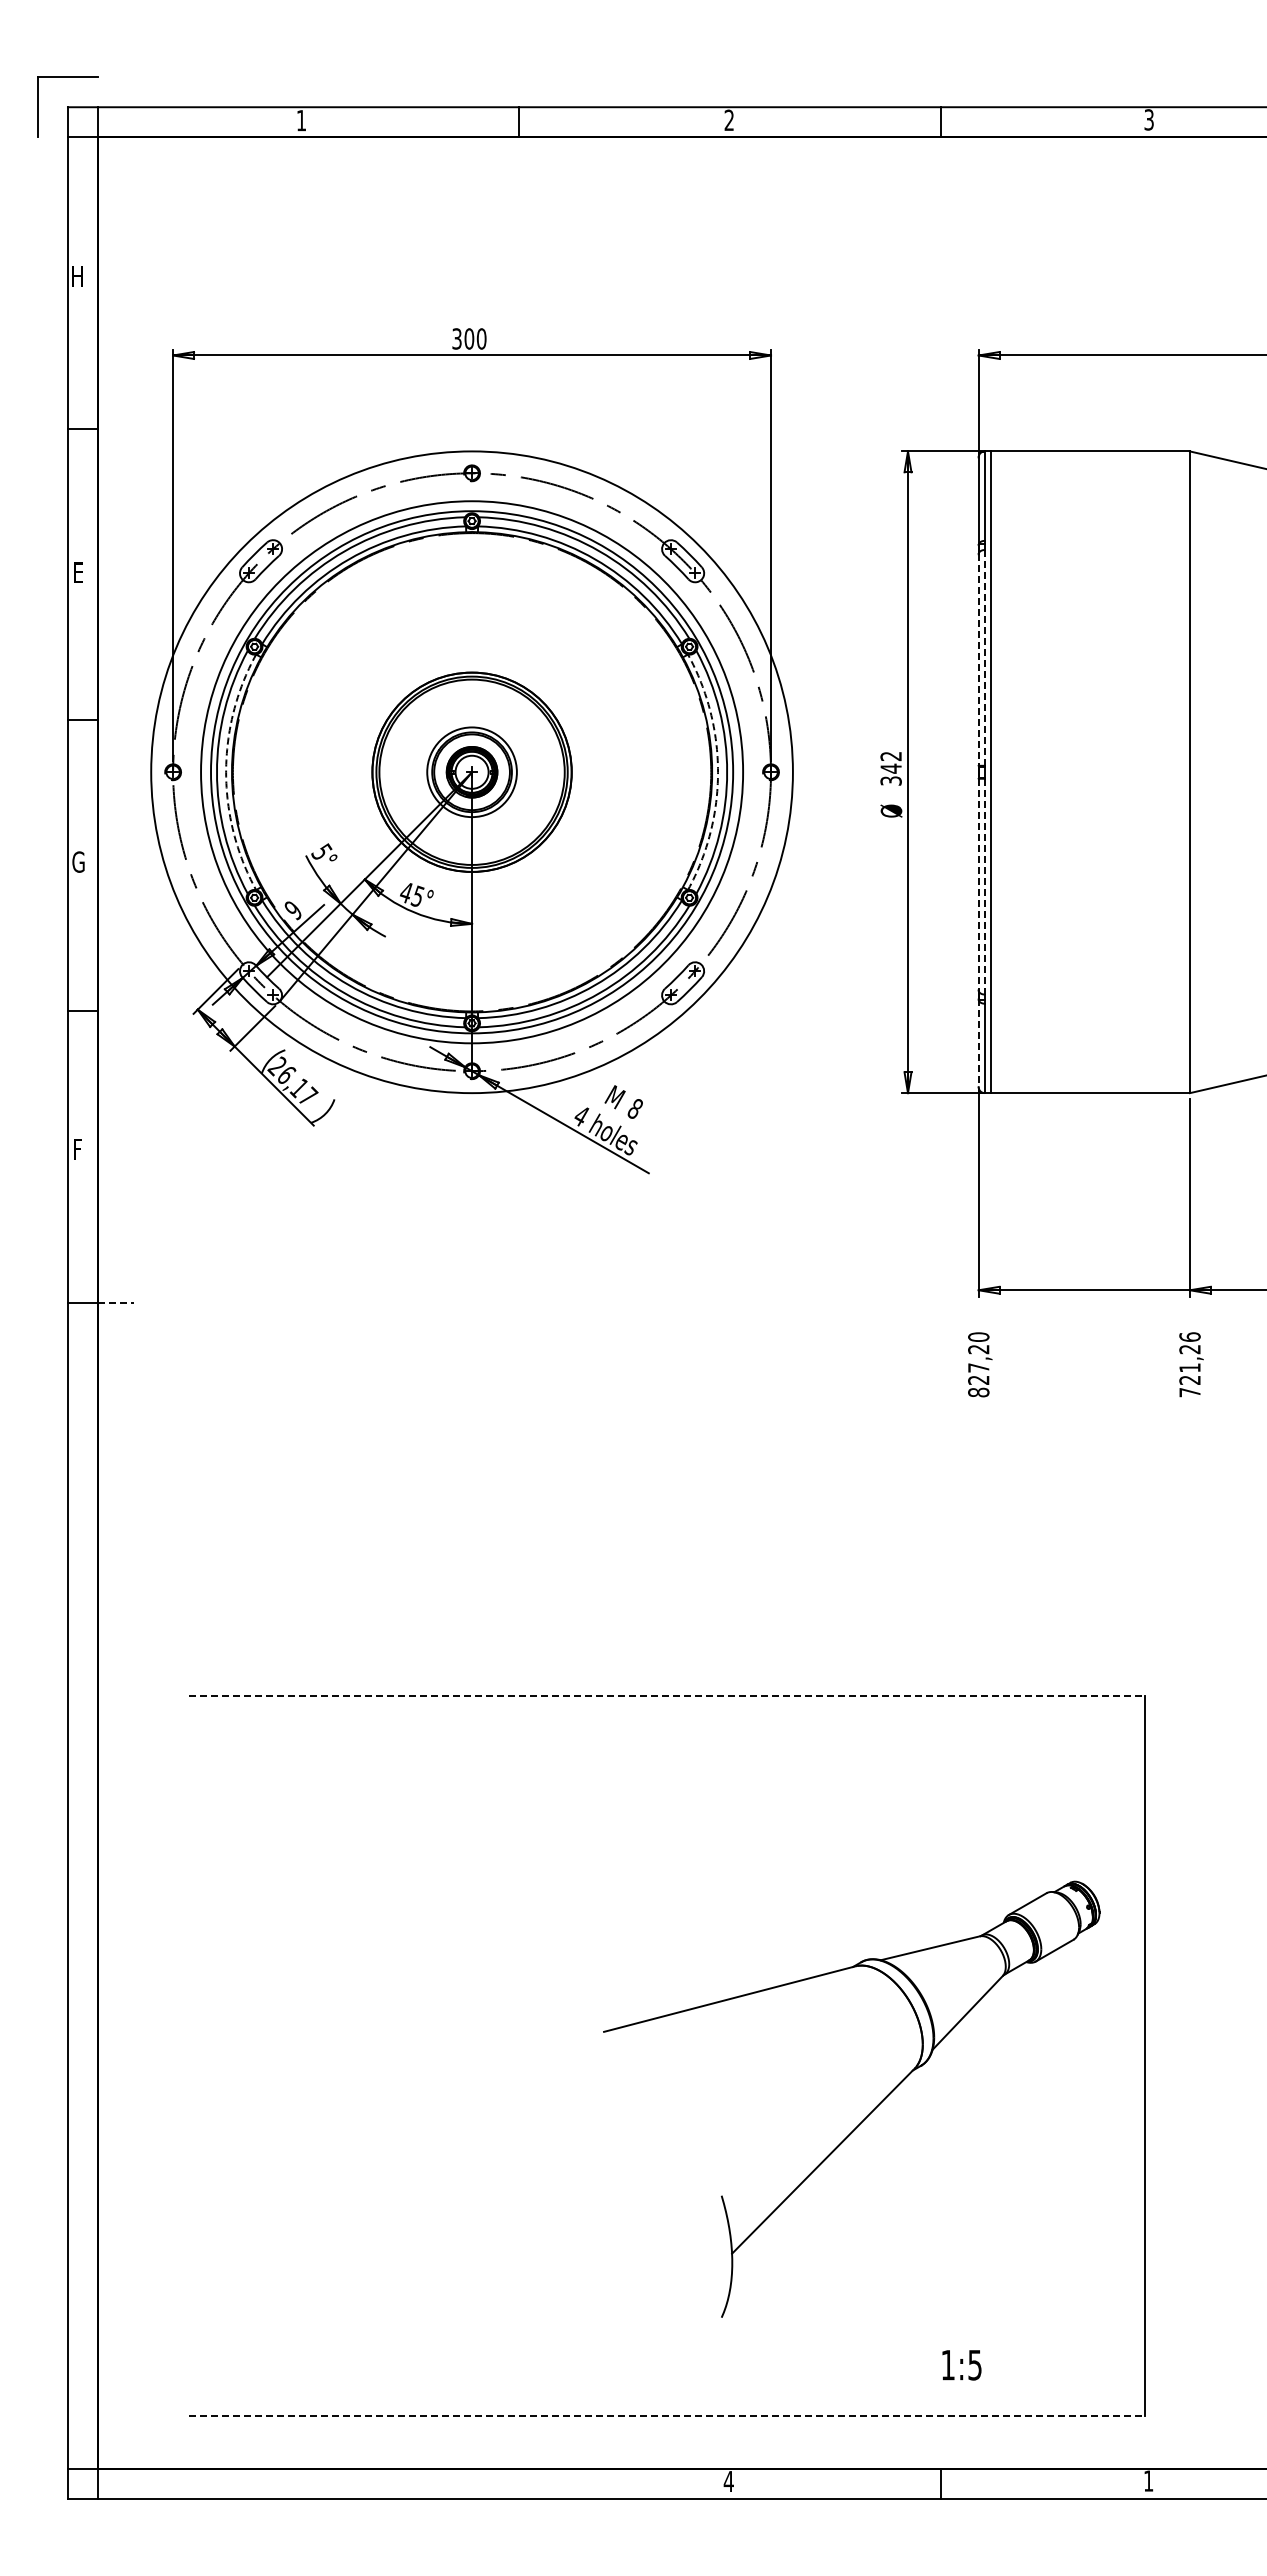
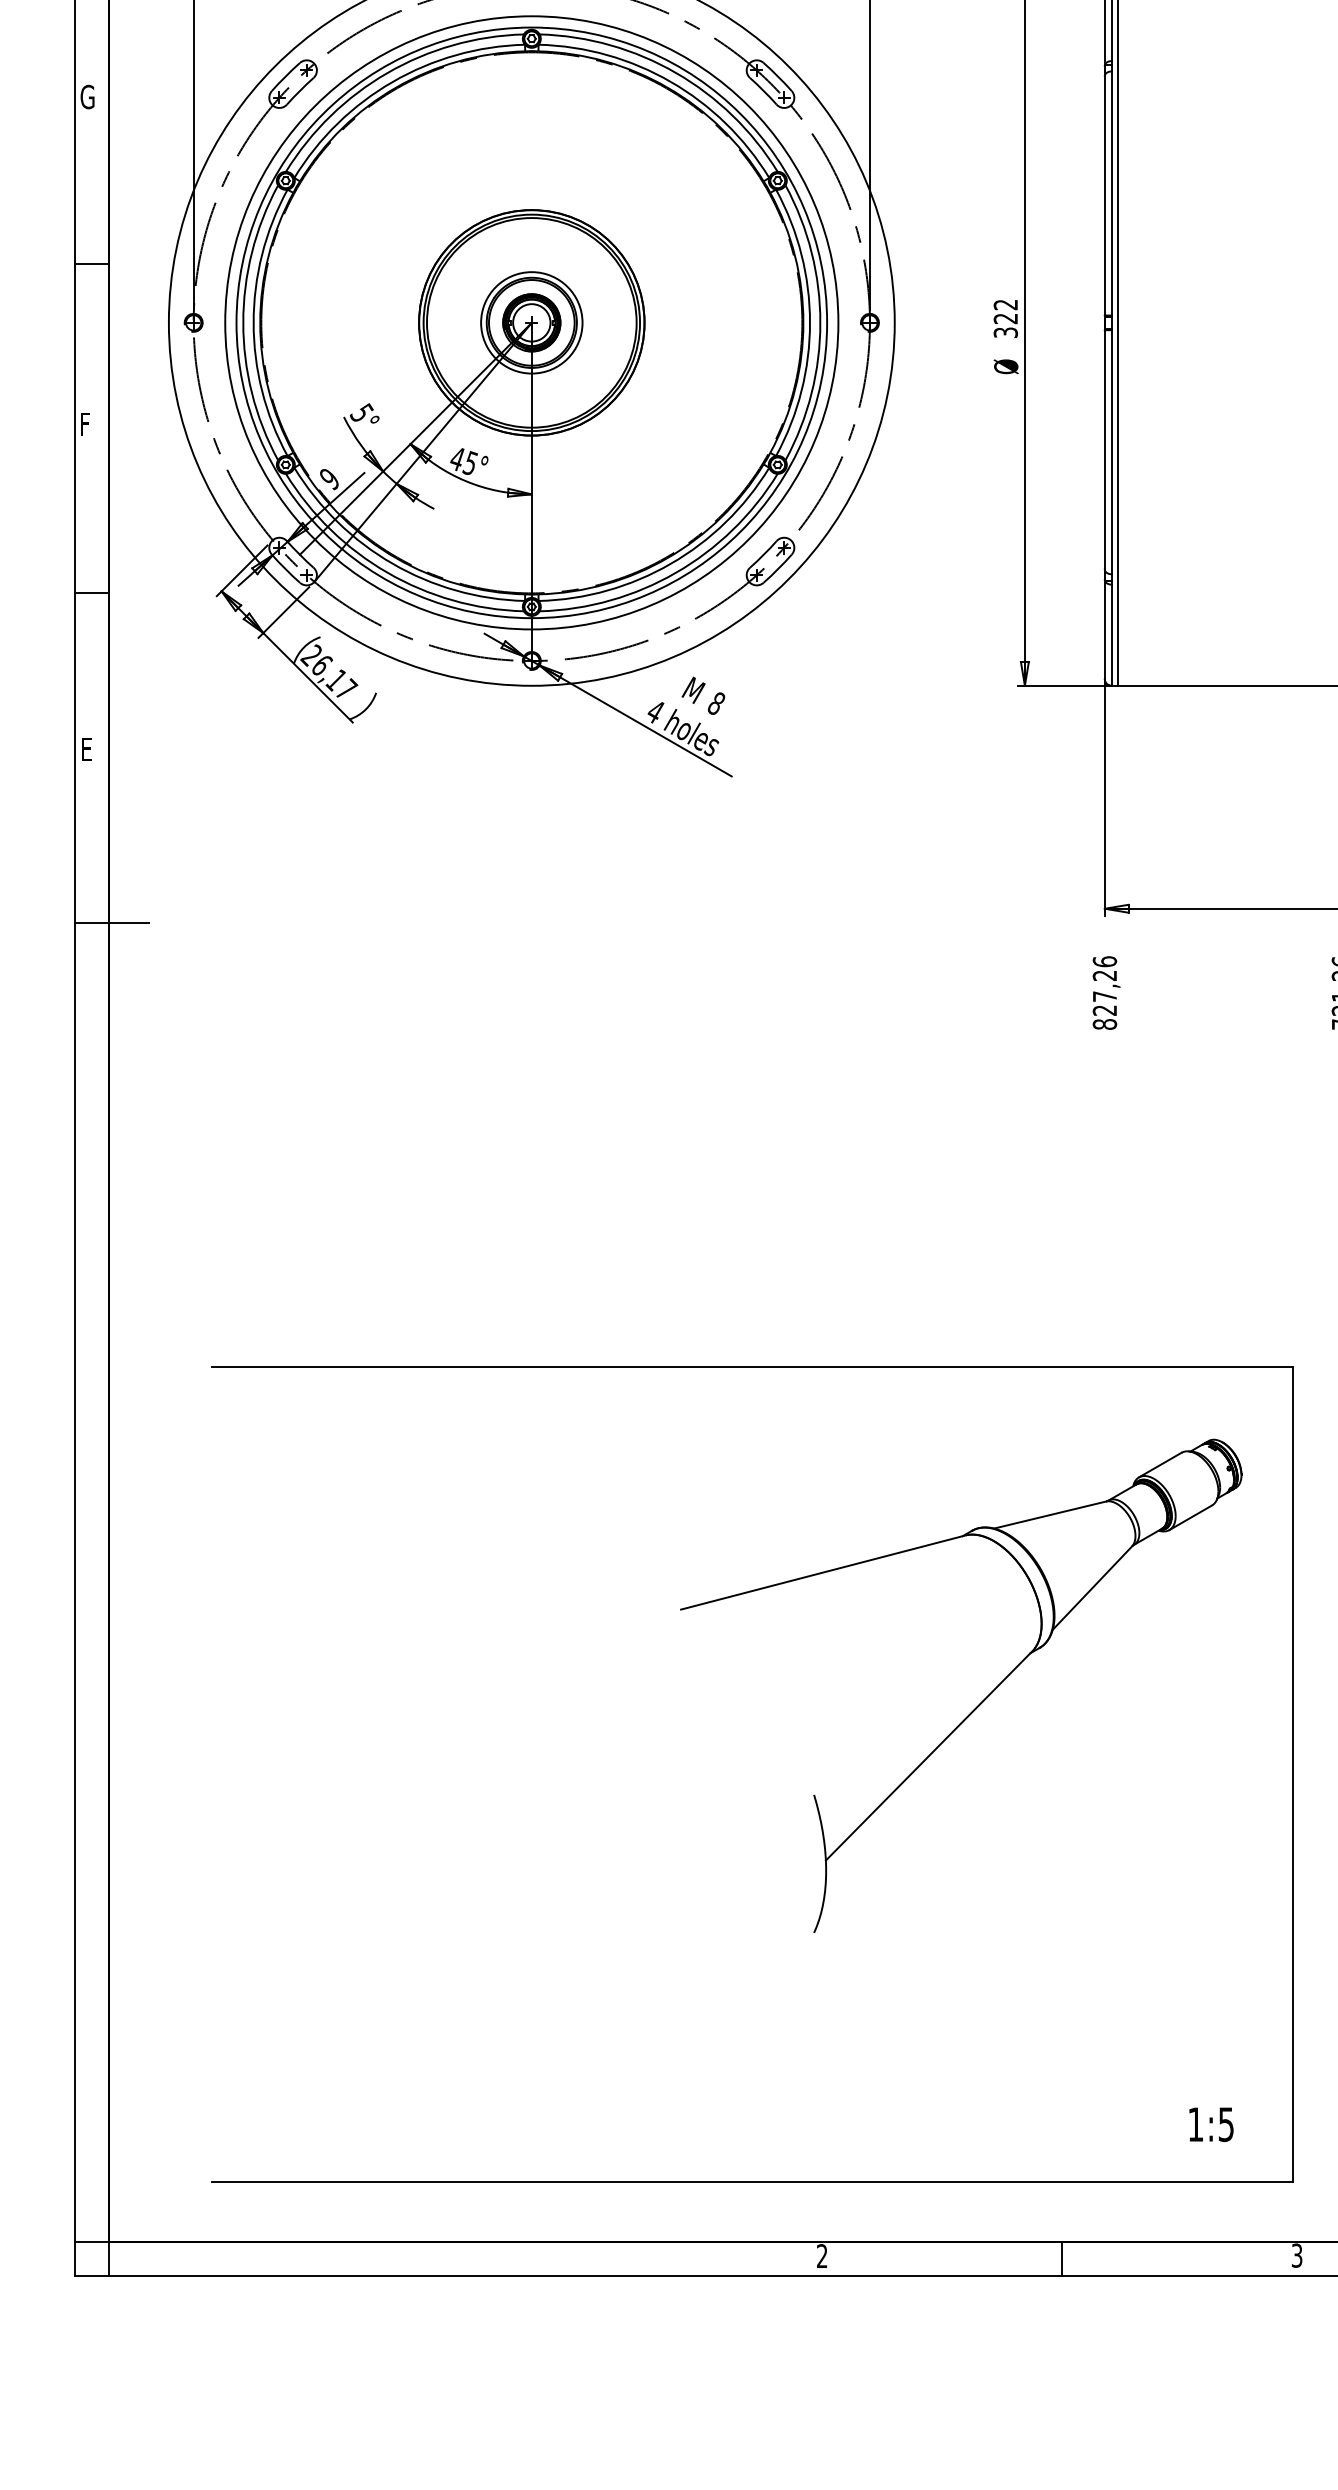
text: (79, 572) -> (87, 96), E -> G
line: (984, 657) -> (1111, 193), dashed -> solid
line: (978, 660) -> (1104, 196), dashed -> solid
text: (890, 768) -> (1005, 318), 342 -> 322
arc: (226, 772) -> (254, 323), dashed -> solid
arc: (718, 772) -> (810, 323), dashed -> solid
text: (78, 861) -> (86, 423), G -> F
line: (978, 884) -> (1104, 449), dashed -> solid
line: (984, 886) -> (1111, 452), dashed -> solid
line: (978, 1043) -> (1104, 629), dashed -> solid
text: (79, 1149) -> (87, 749), F -> E
line: (115, 1302) -> (128, 922), dashed -> solid
text: (978, 1336) -> (1104, 961), 827,20 -> 827,26
line: (667, 1695) -> (752, 1367), dashed -> solid
part: (868, 2114) -> (980, 1703), moved
text: (961, 2365) -> (1210, 2124), moved
line: (667, 2416) -> (752, 2182), dashed -> solid
text: (728, 2480) -> (821, 2255), 4 -> 2
text: (1148, 2480) -> (1296, 2255), 1 -> 3

